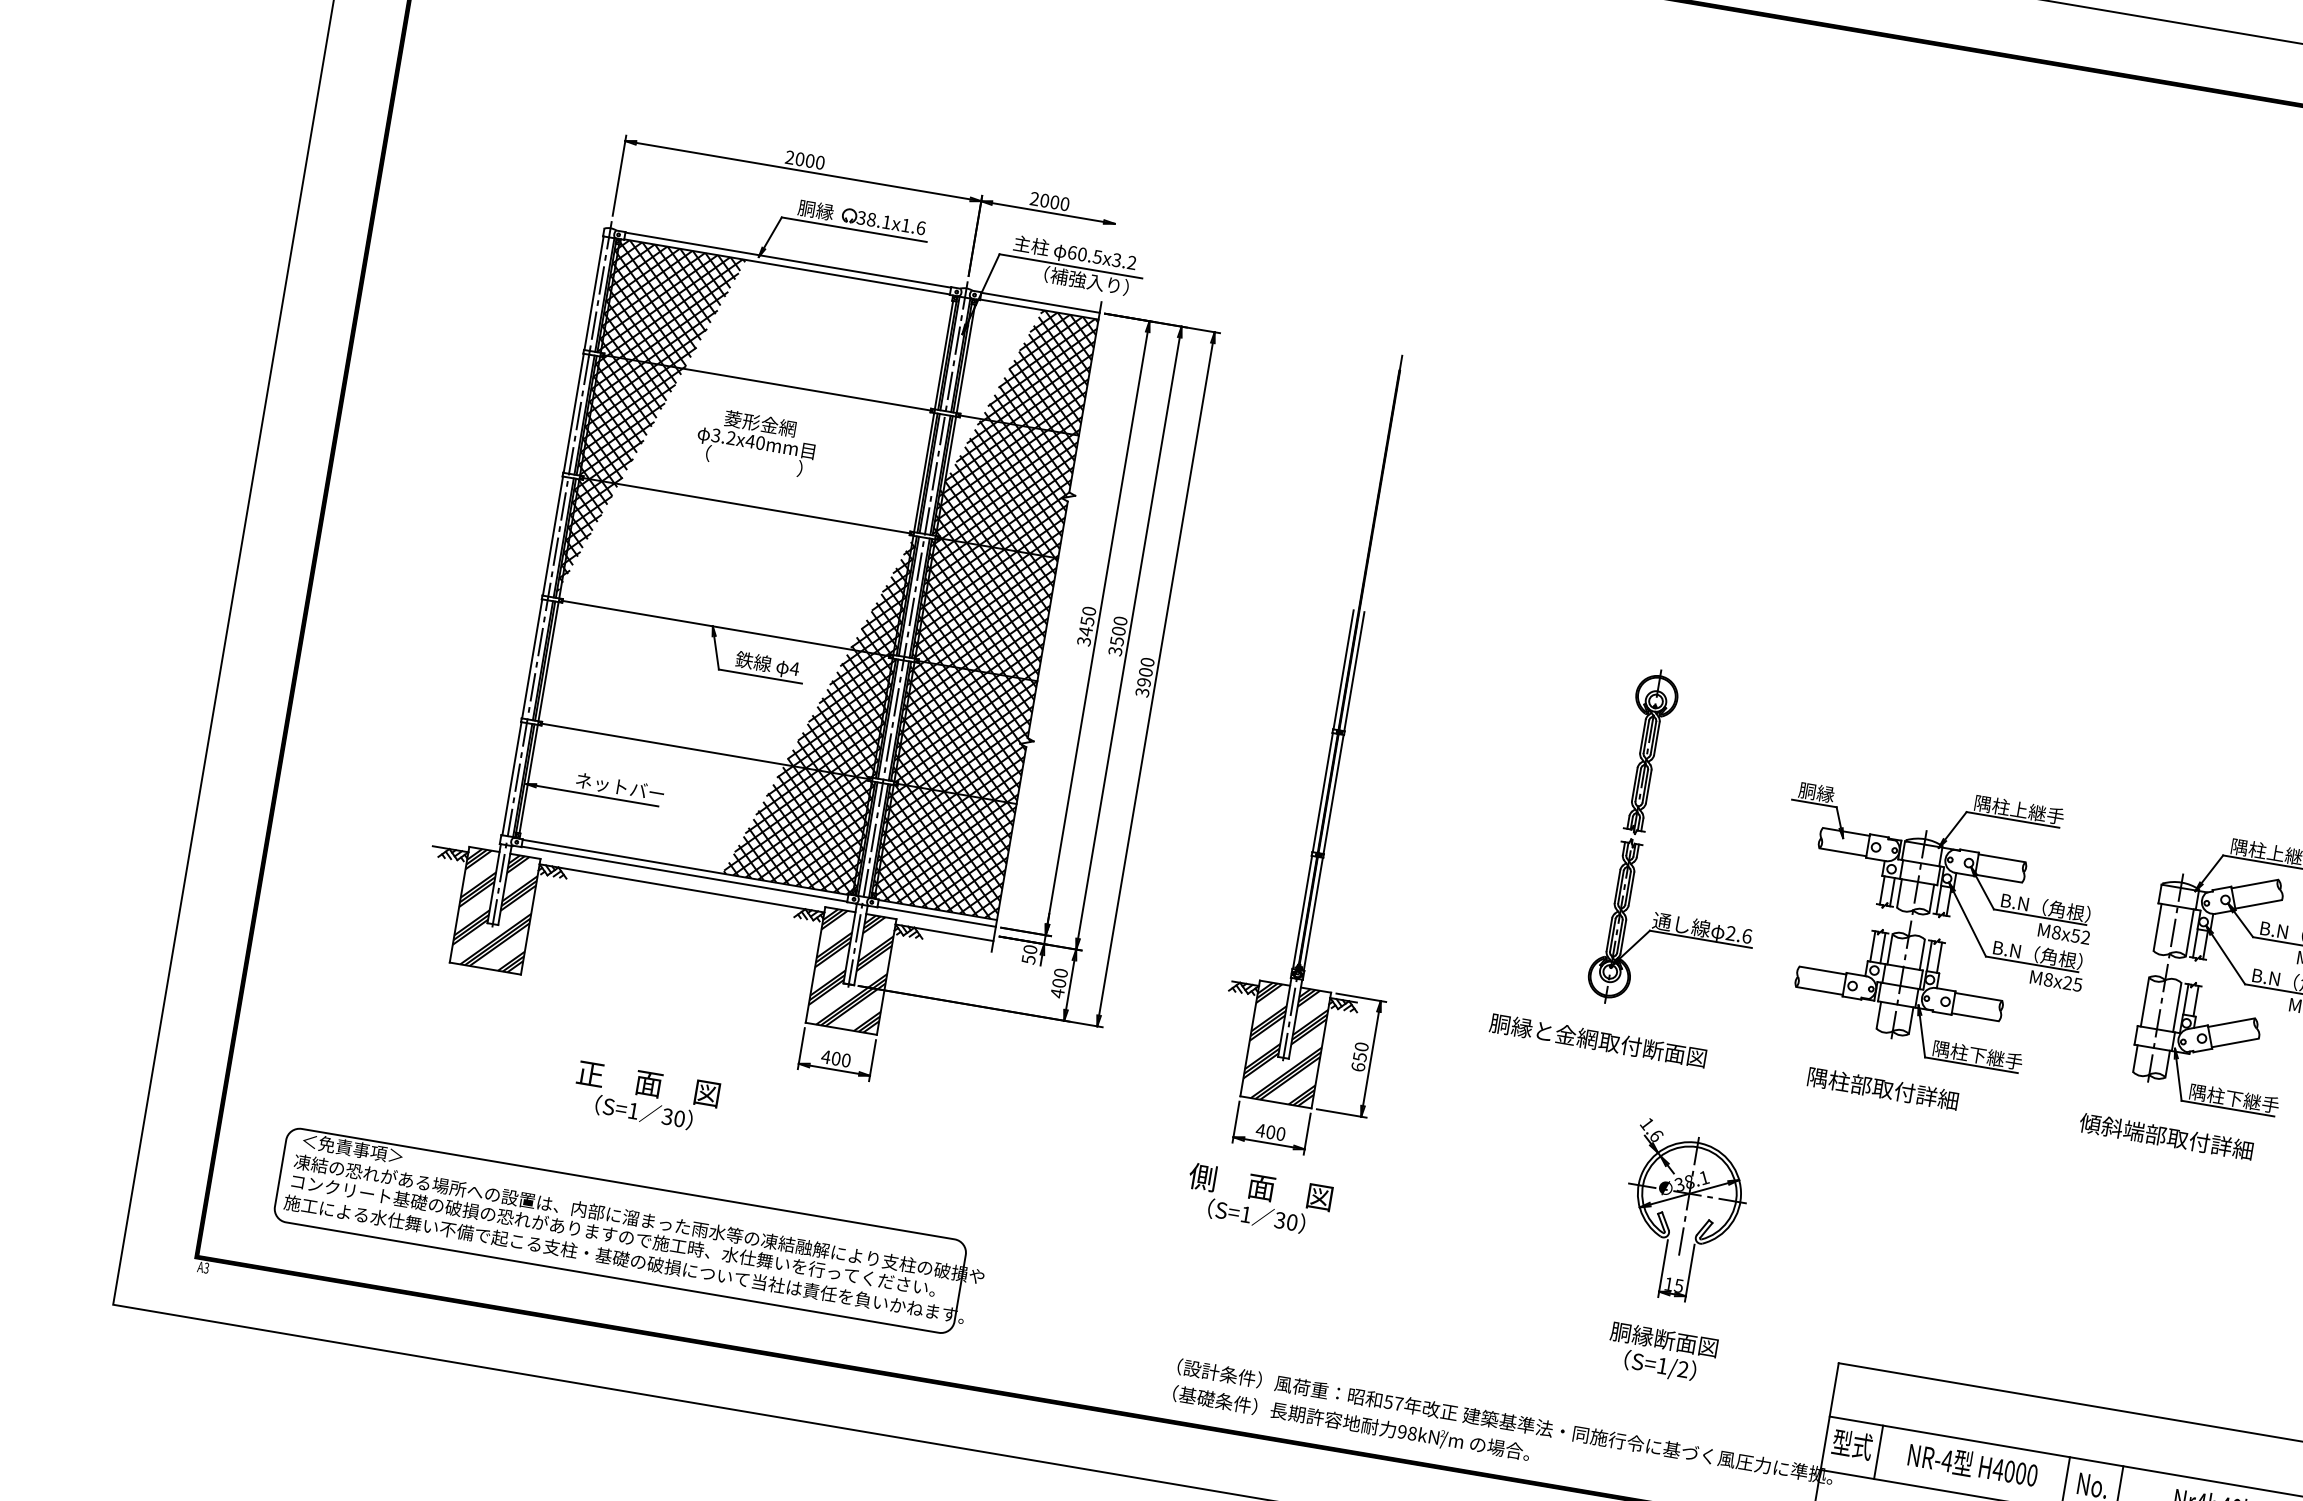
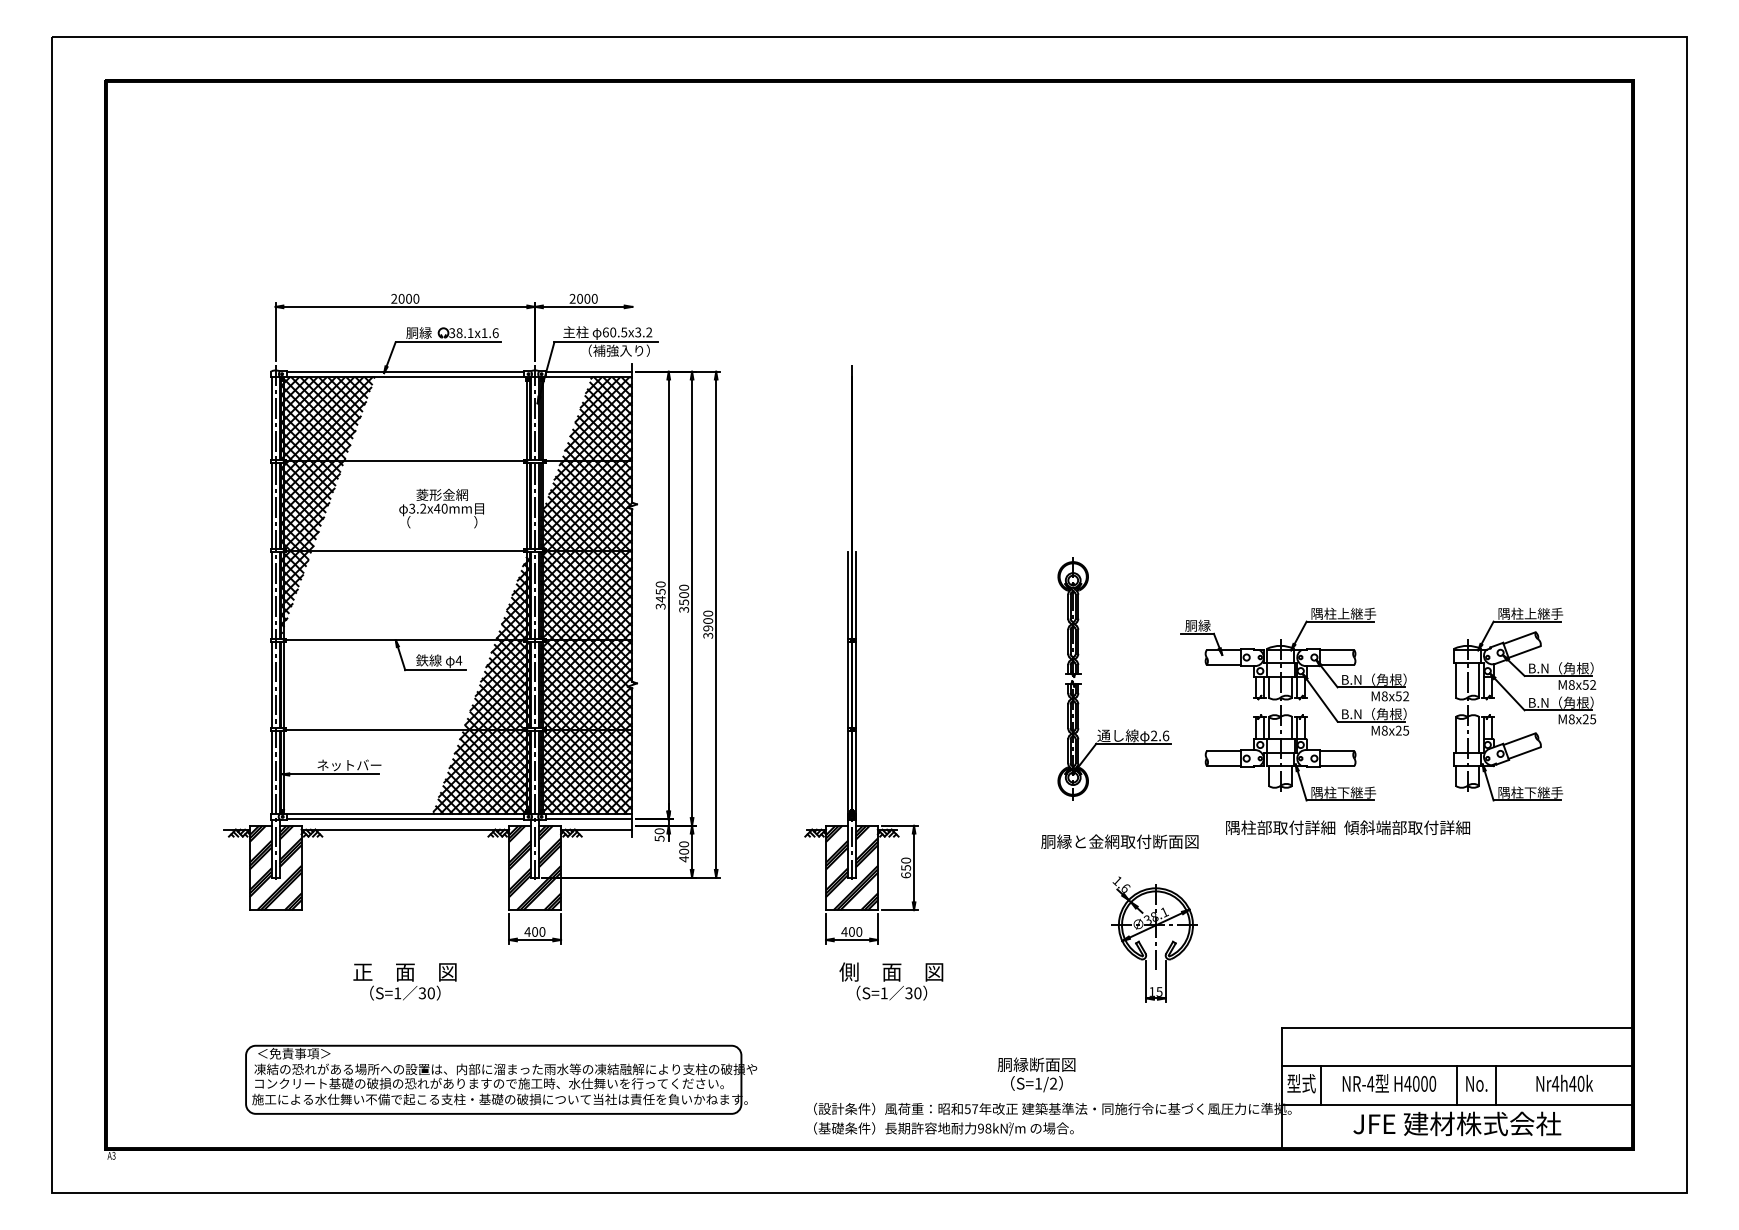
text: (756, 442) -> (441, 508), moved
text: (1597, 1040) -> (1119, 841), moved
text: (2165, 1136) -> (1406, 827), moved
text: (1258, 1200) -> (891, 981), moved
part: (631, 1232) -> (501, 1079), moved
text: (1661, 1352) -> (1036, 1074), moved

